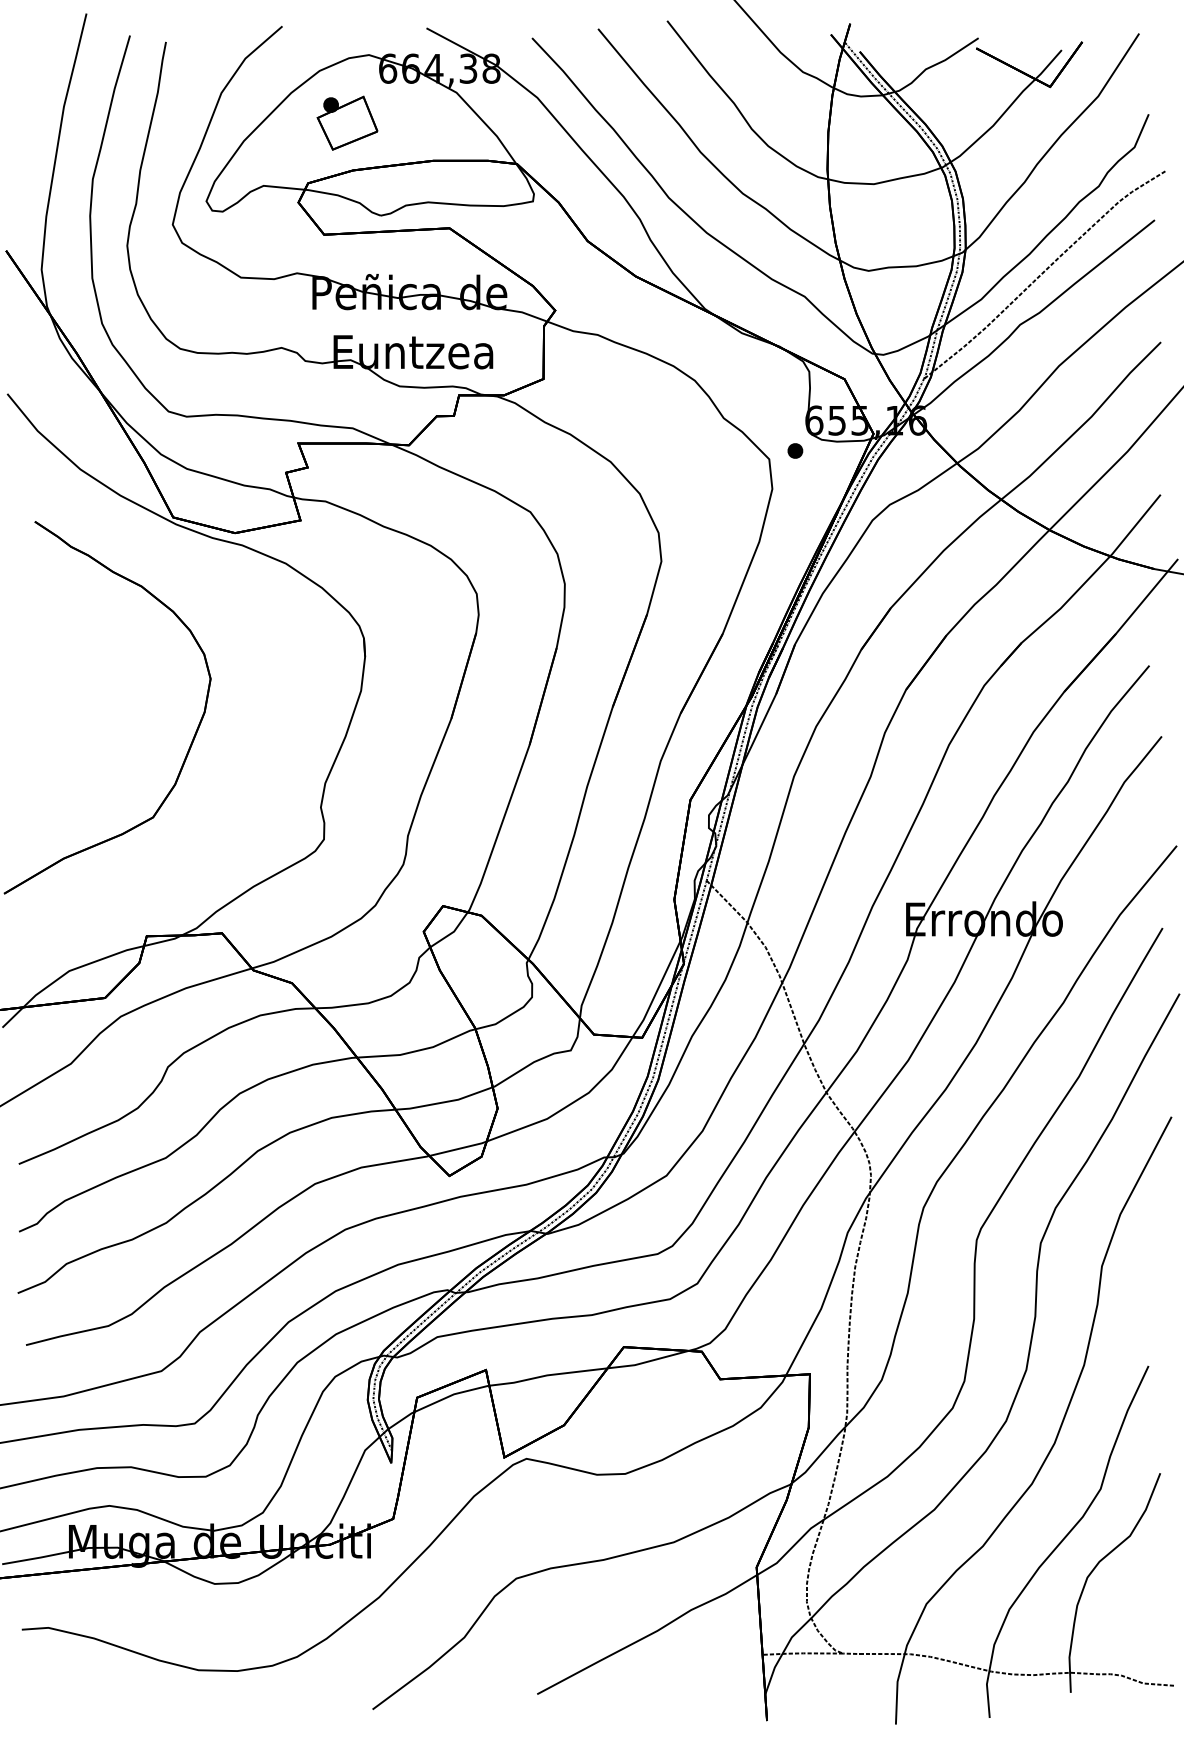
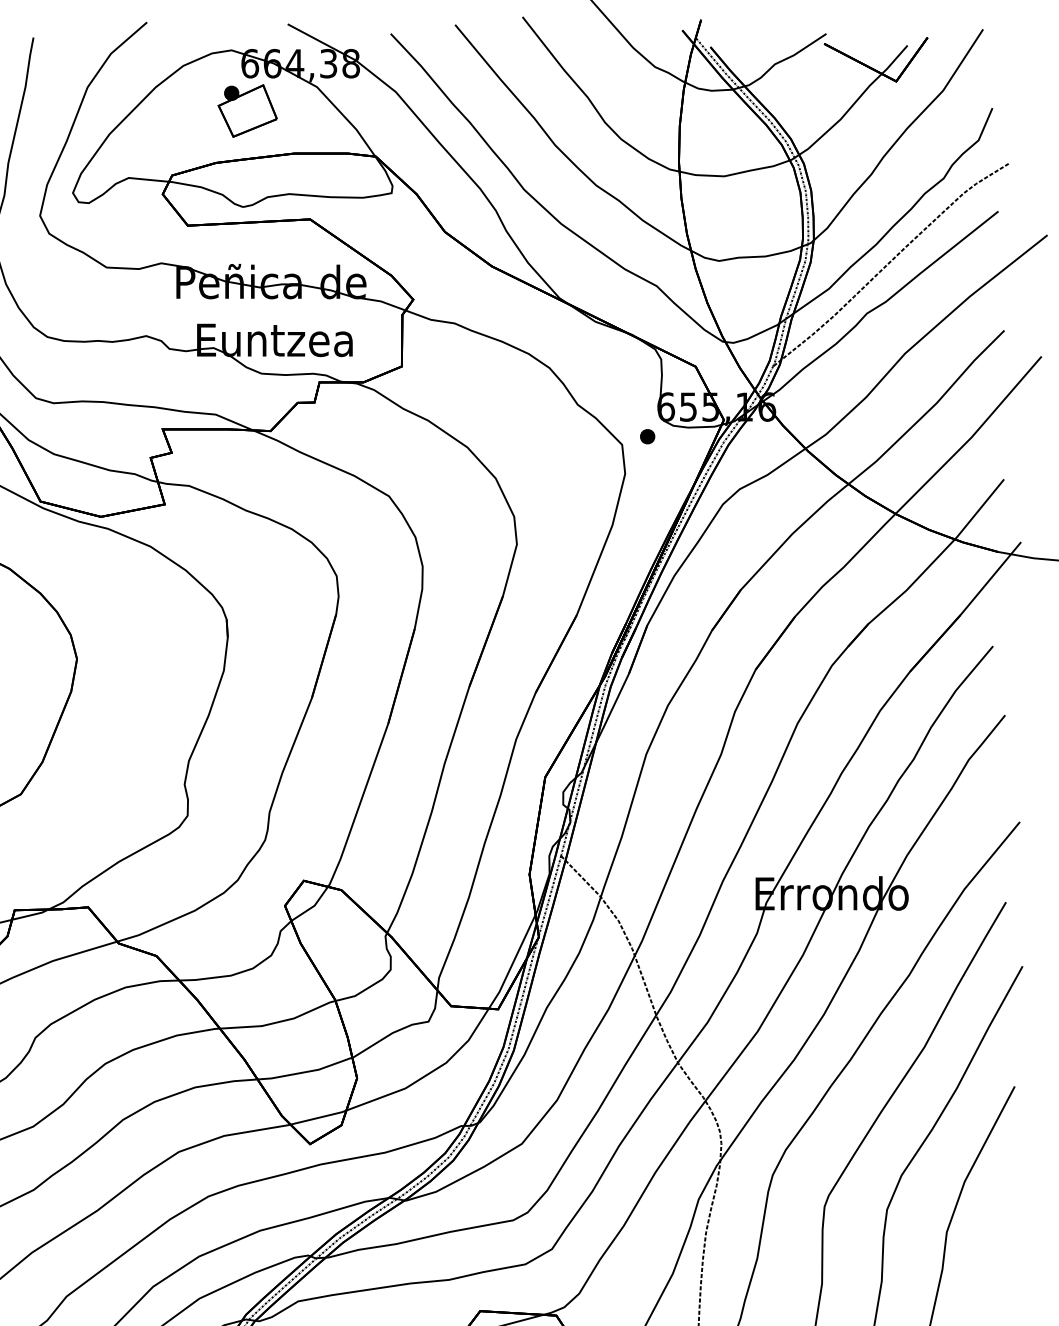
part: (347, 122) -> (247, 110), moved

